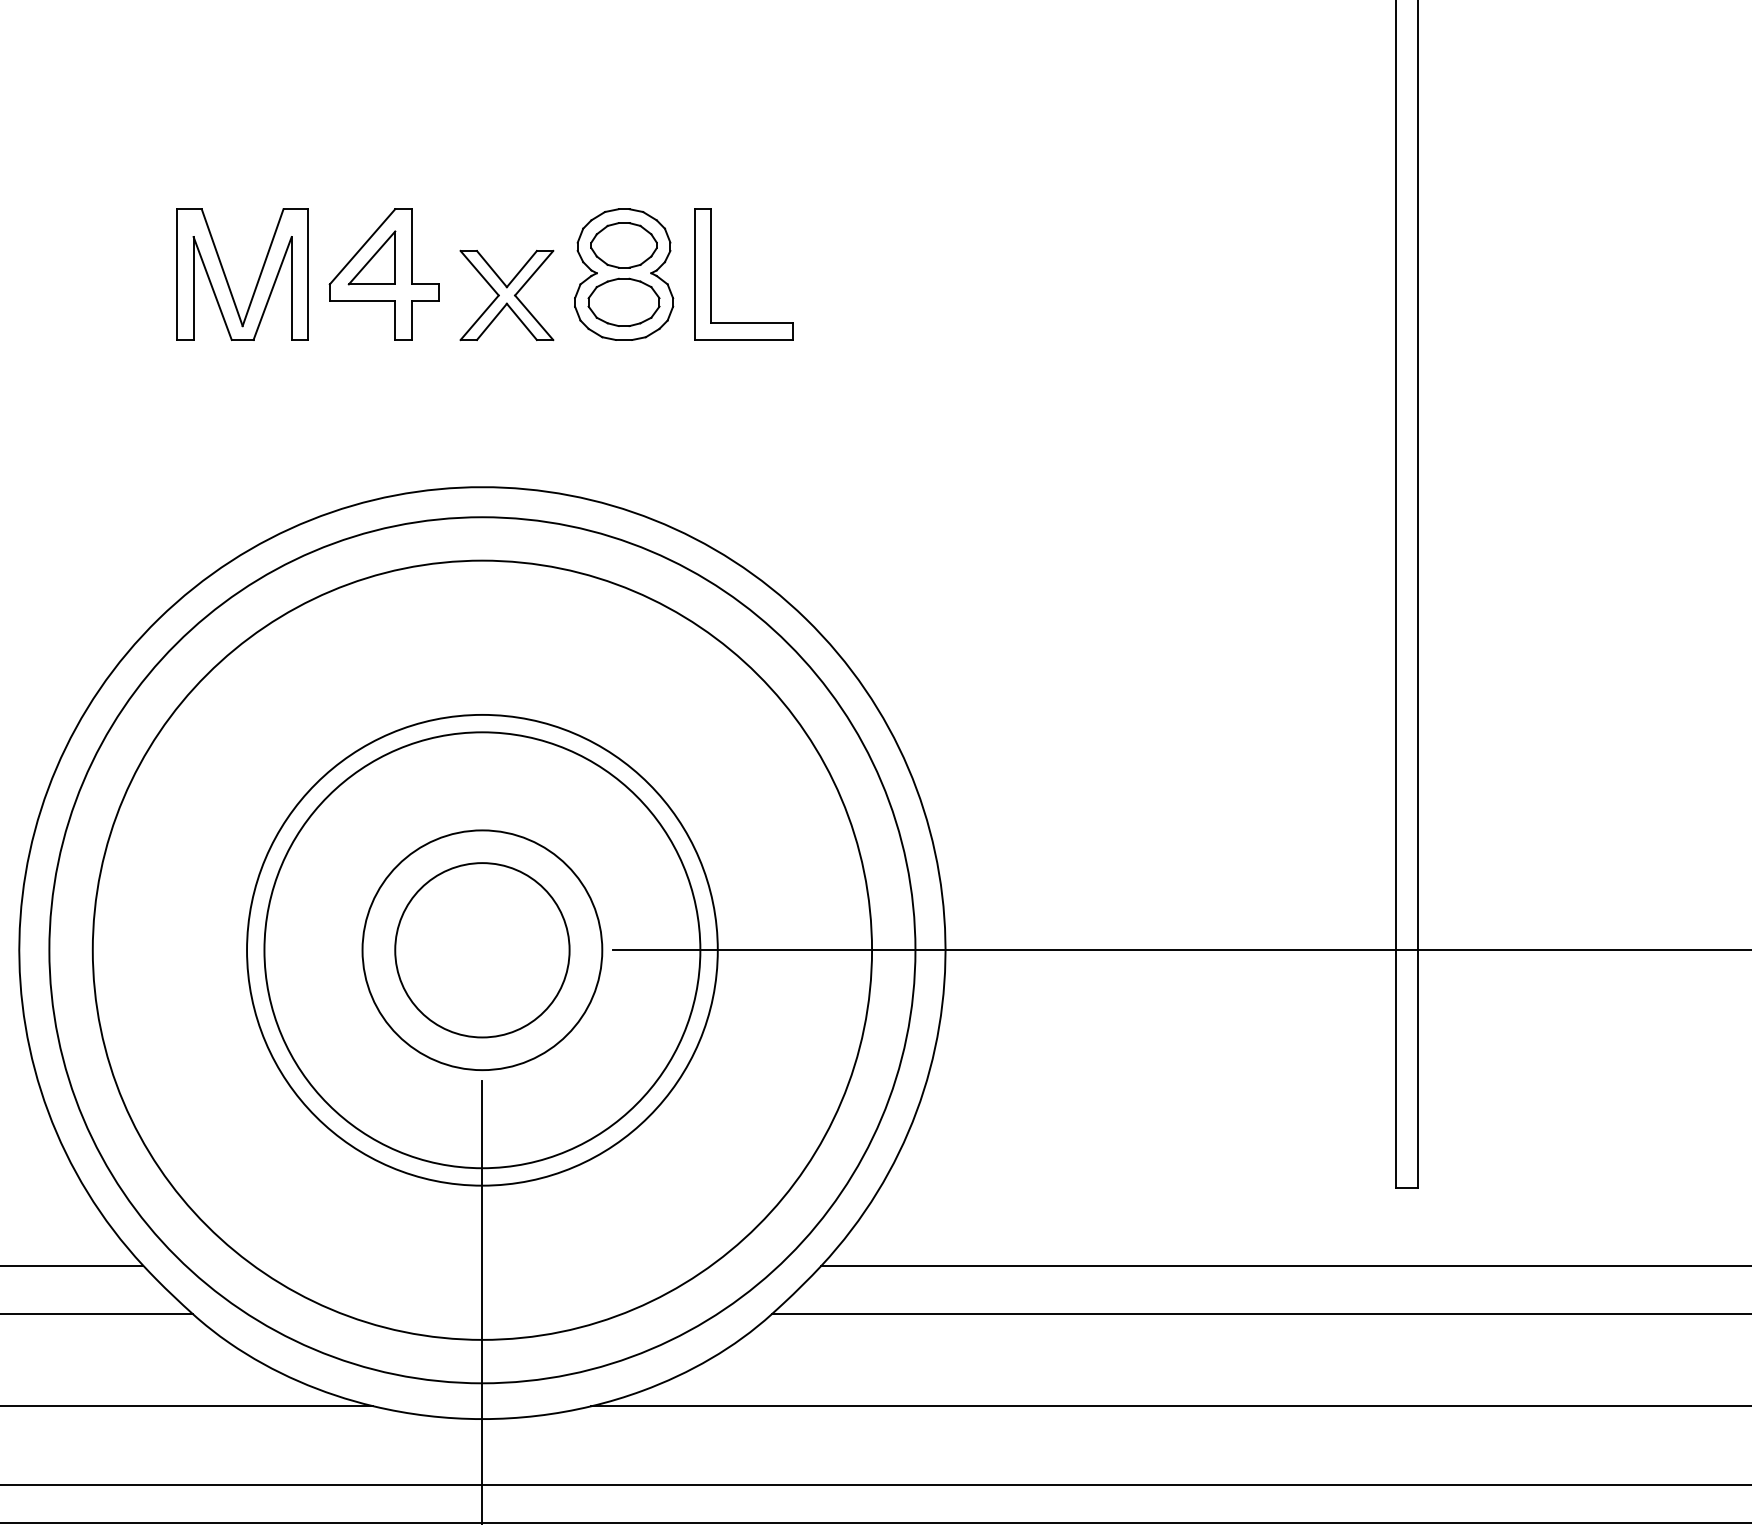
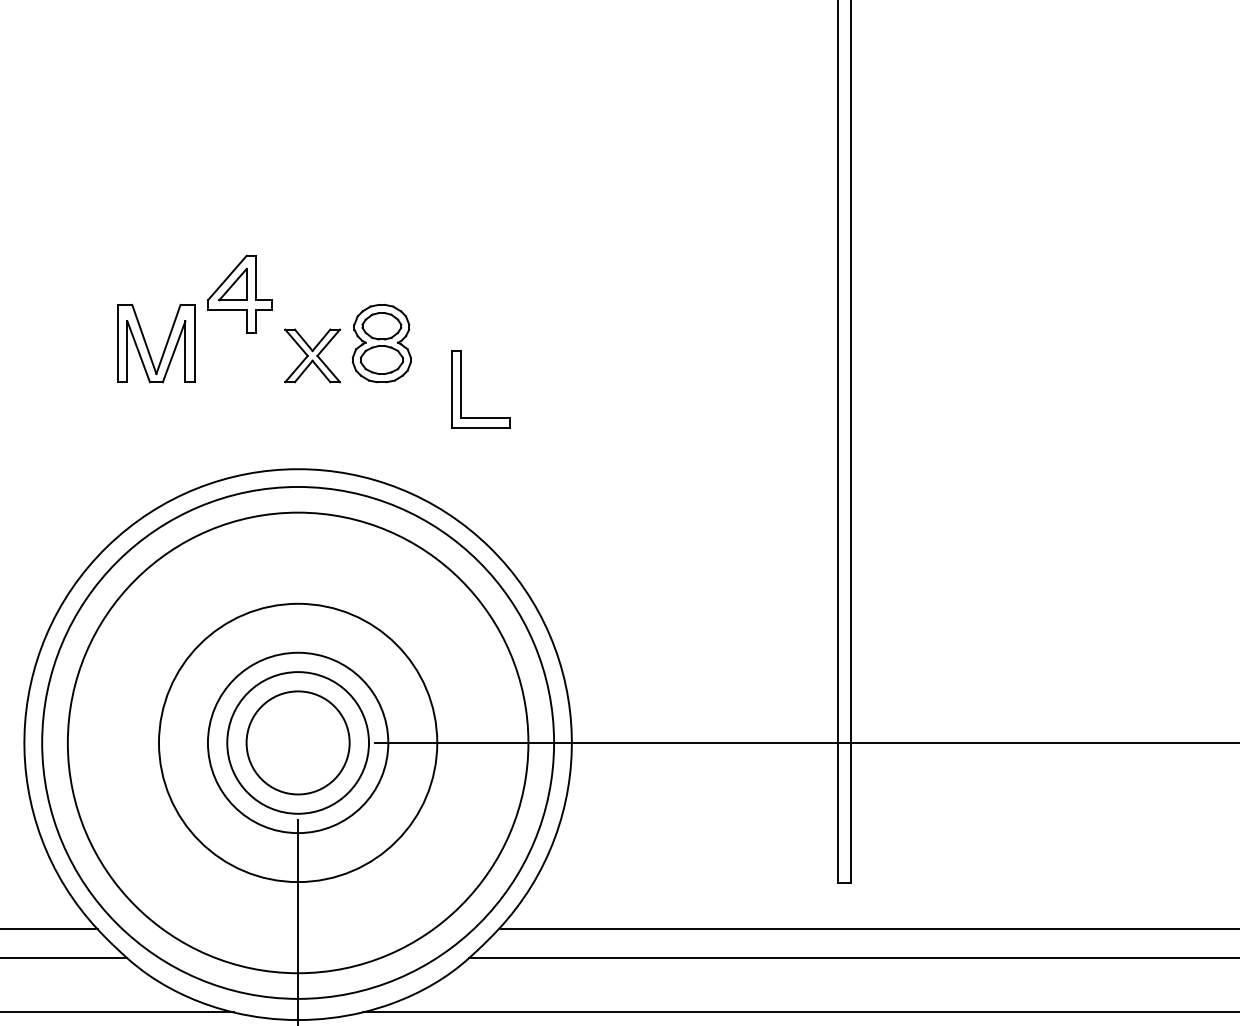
part: (383, 272) -> (239, 293), moved
part: (711, 274) -> (461, 389), moved
circle: (481, 949) -> (297, 742), size x0.7

